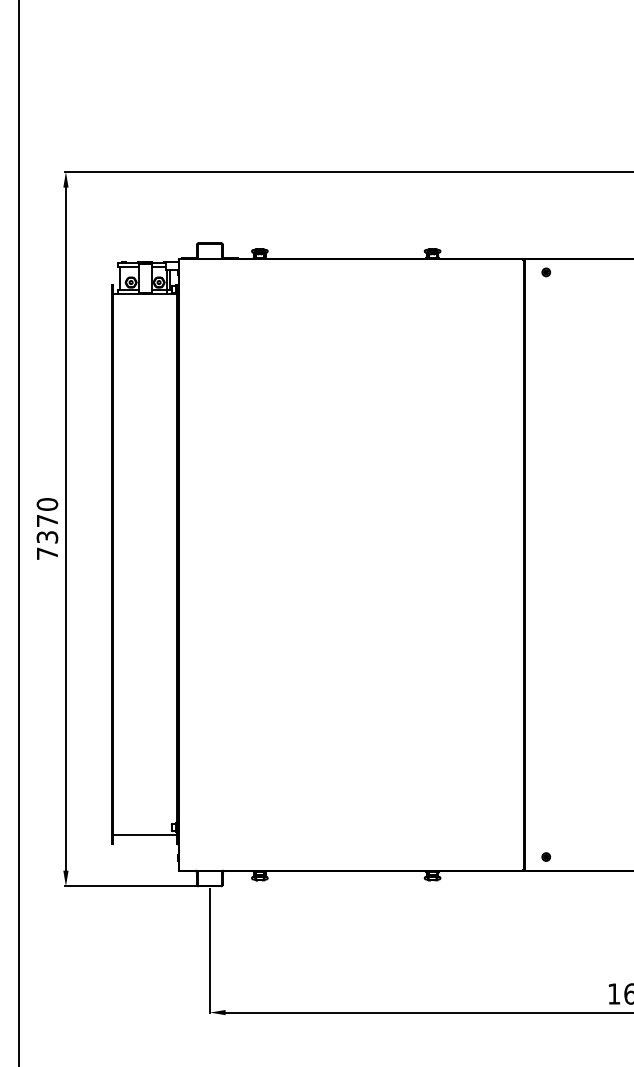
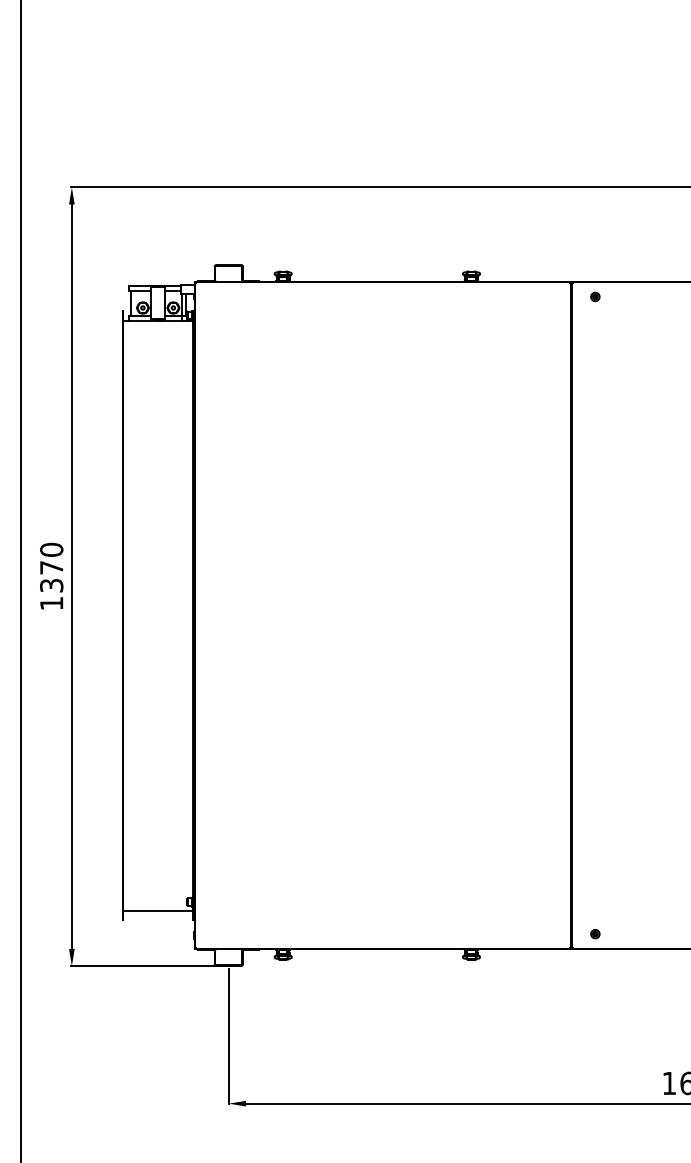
text: (47, 553) -> (51, 603), 7370 -> 1370

